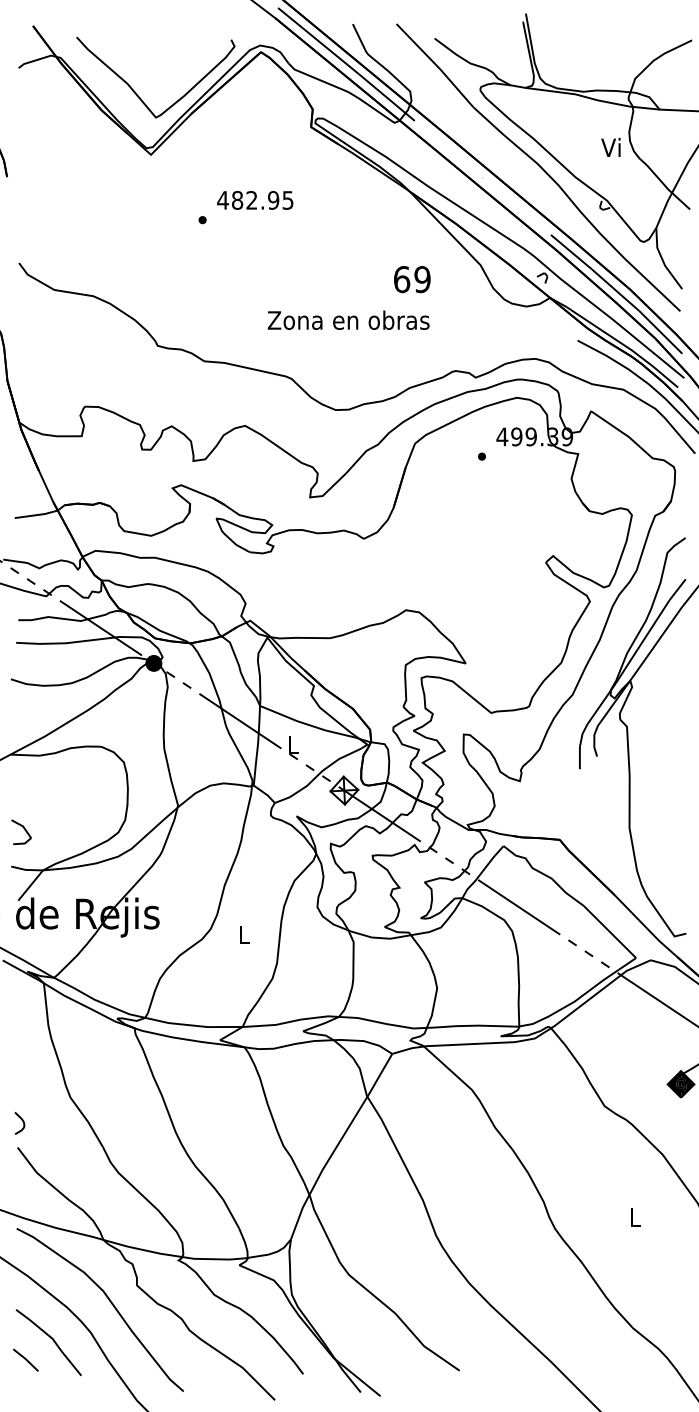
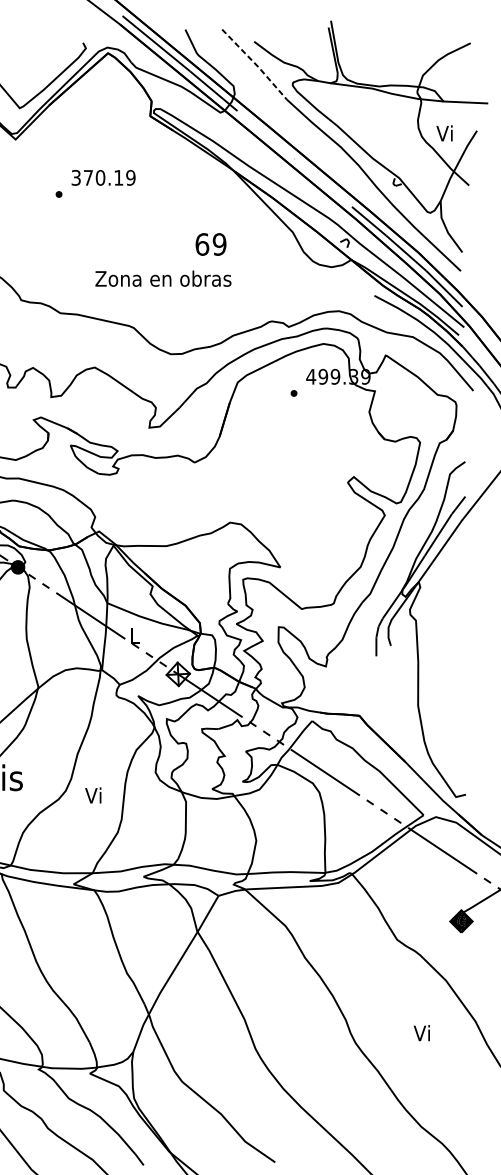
line: (436, 65) -> (255, 64), solid -> dashed
text: (610, 146) -> (444, 132), moved
text: (255, 199) -> (103, 177), 482.95 -> 370.19
text: (412, 279) -> (211, 244), moved
text: (348, 319) -> (163, 278), moved
text: (242, 934) -> (92, 795), L -> Vi
text: (633, 1216) -> (421, 1032), L -> Vi

